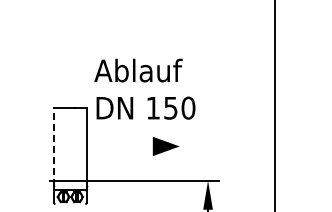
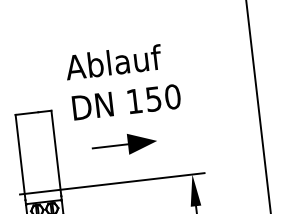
text: (144, 88) -> (122, 81), moved
line: (53, 146) -> (20, 156), dashed -> solid
line: (136, 146) -> (110, 146), added

